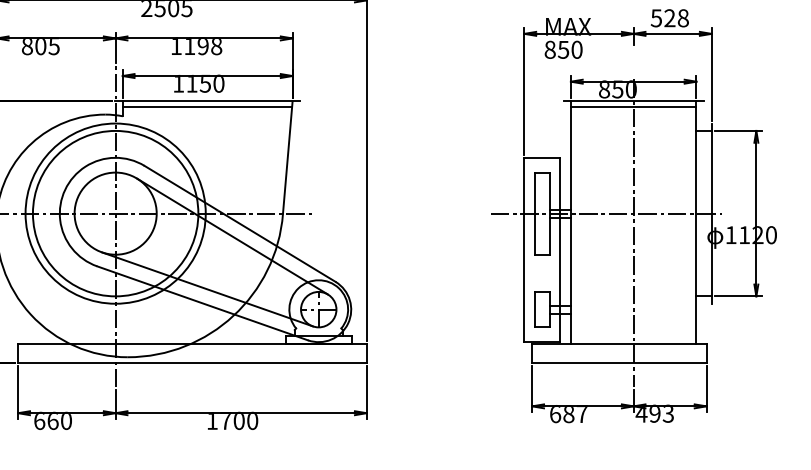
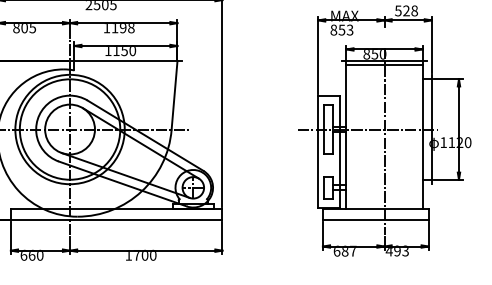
text: (576, 48) -> (349, 29), 850 -> 853
line: (206, 106) -> (125, 64), removed

